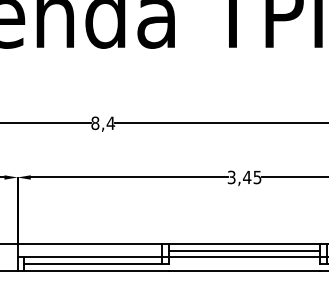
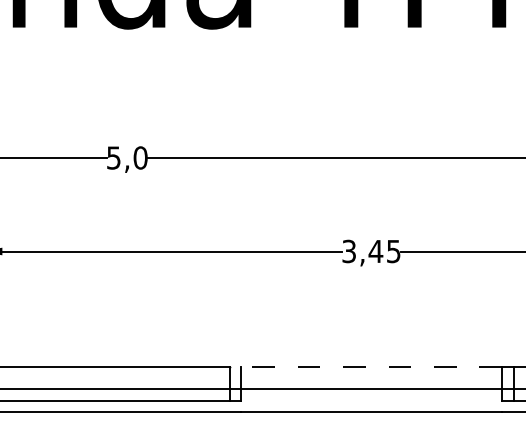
text: (103, 122) -> (127, 156), 8,4 -> 5,0
line: (241, 244) -> (366, 367), solid -> dashed
line: (244, 250) -> (371, 377), removed

